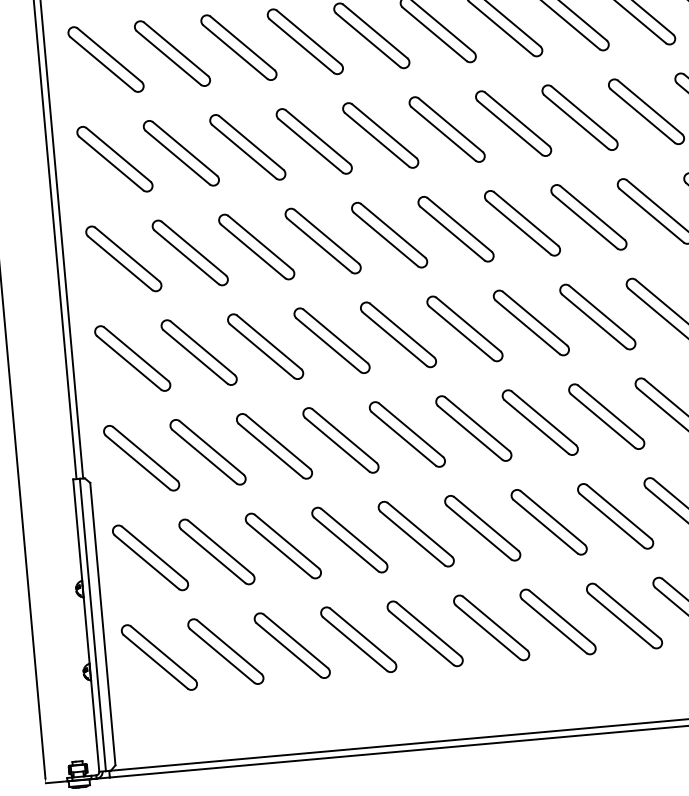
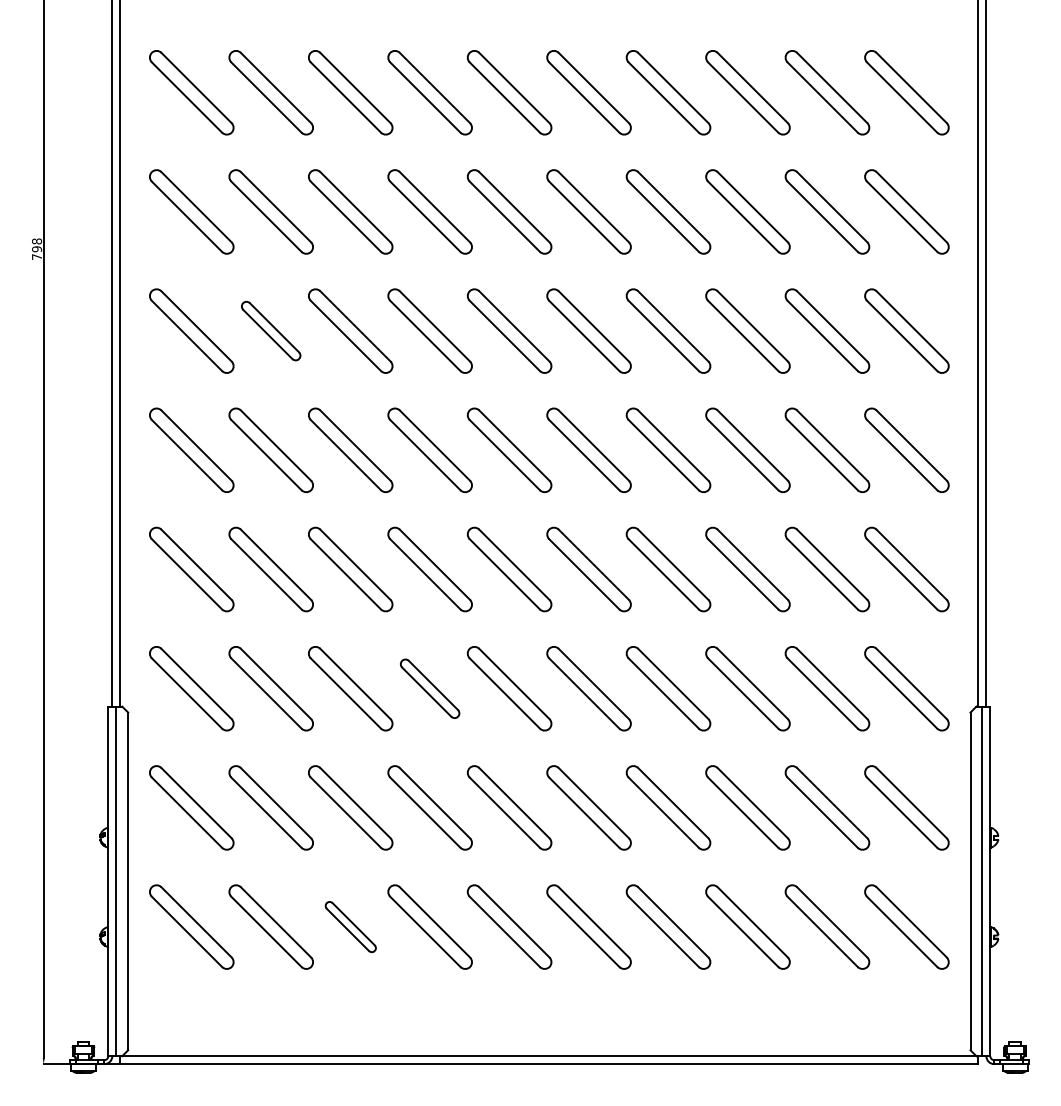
part: (180, 152) -> (270, 330), size x0.7
part: (340, 440) -> (429, 688), size x0.7
part: (292, 645) -> (350, 926), size x0.6

